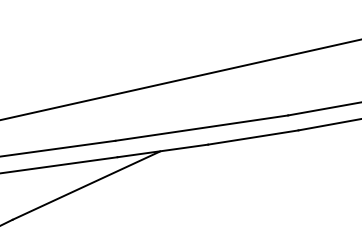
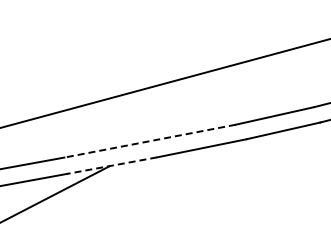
line: (201, 128) -> (149, 141), solid -> dashed
line: (162, 150) -> (111, 165), solid -> dashed

